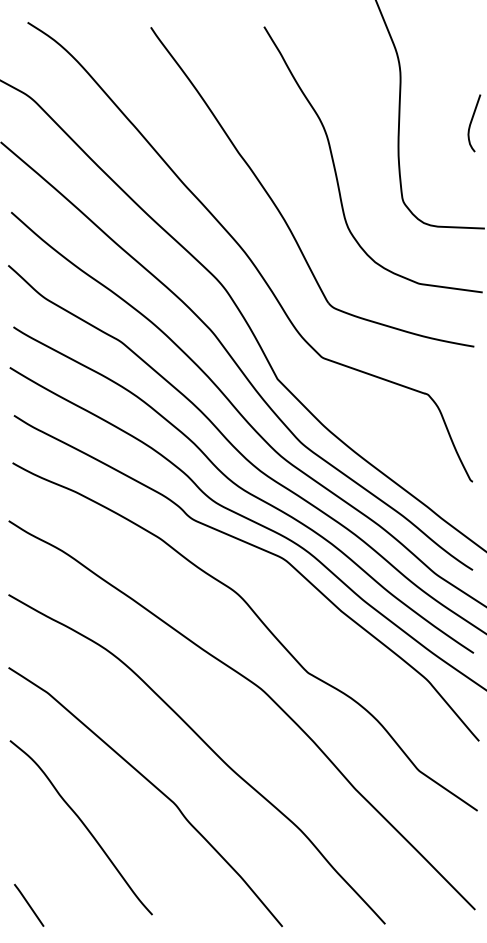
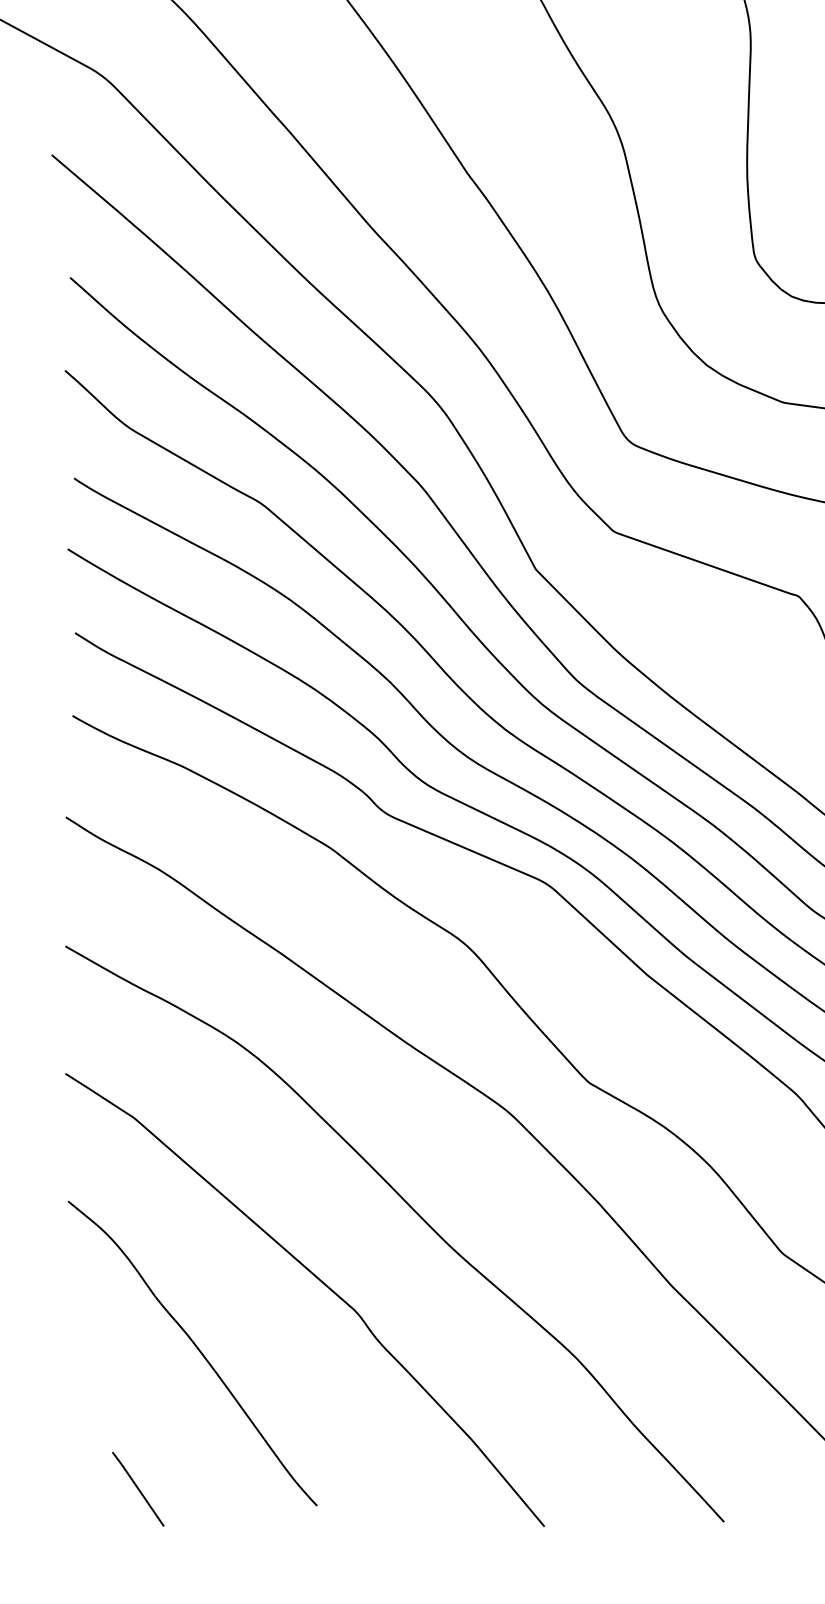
line: (29, 904) -> (138, 1487), moved

